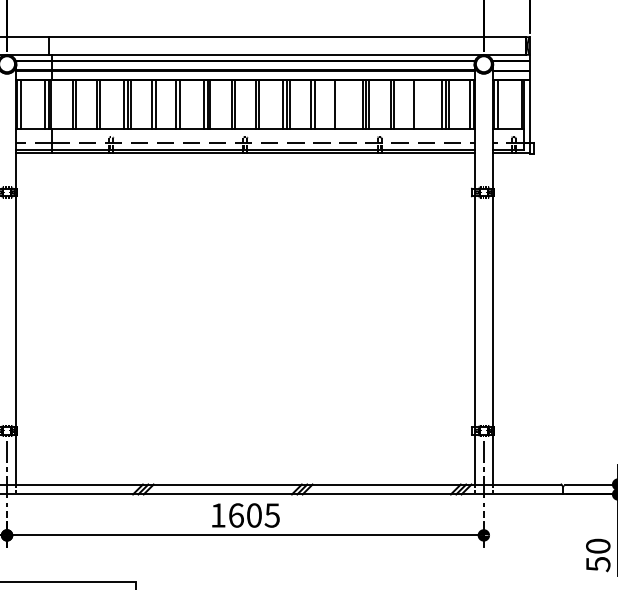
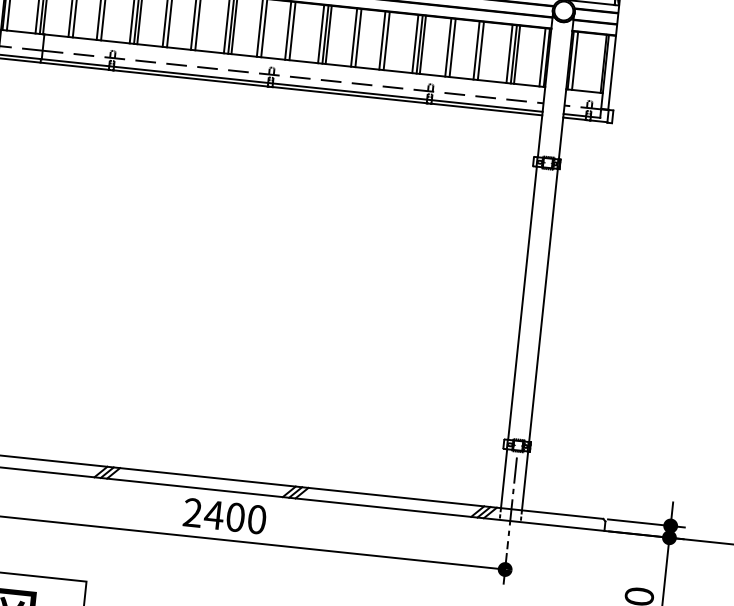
line: (338, 104) -> (386, 40), added
line: (418, 104) -> (481, 50), added
text: (244, 515) -> (223, 516), 1605 -> 2400

